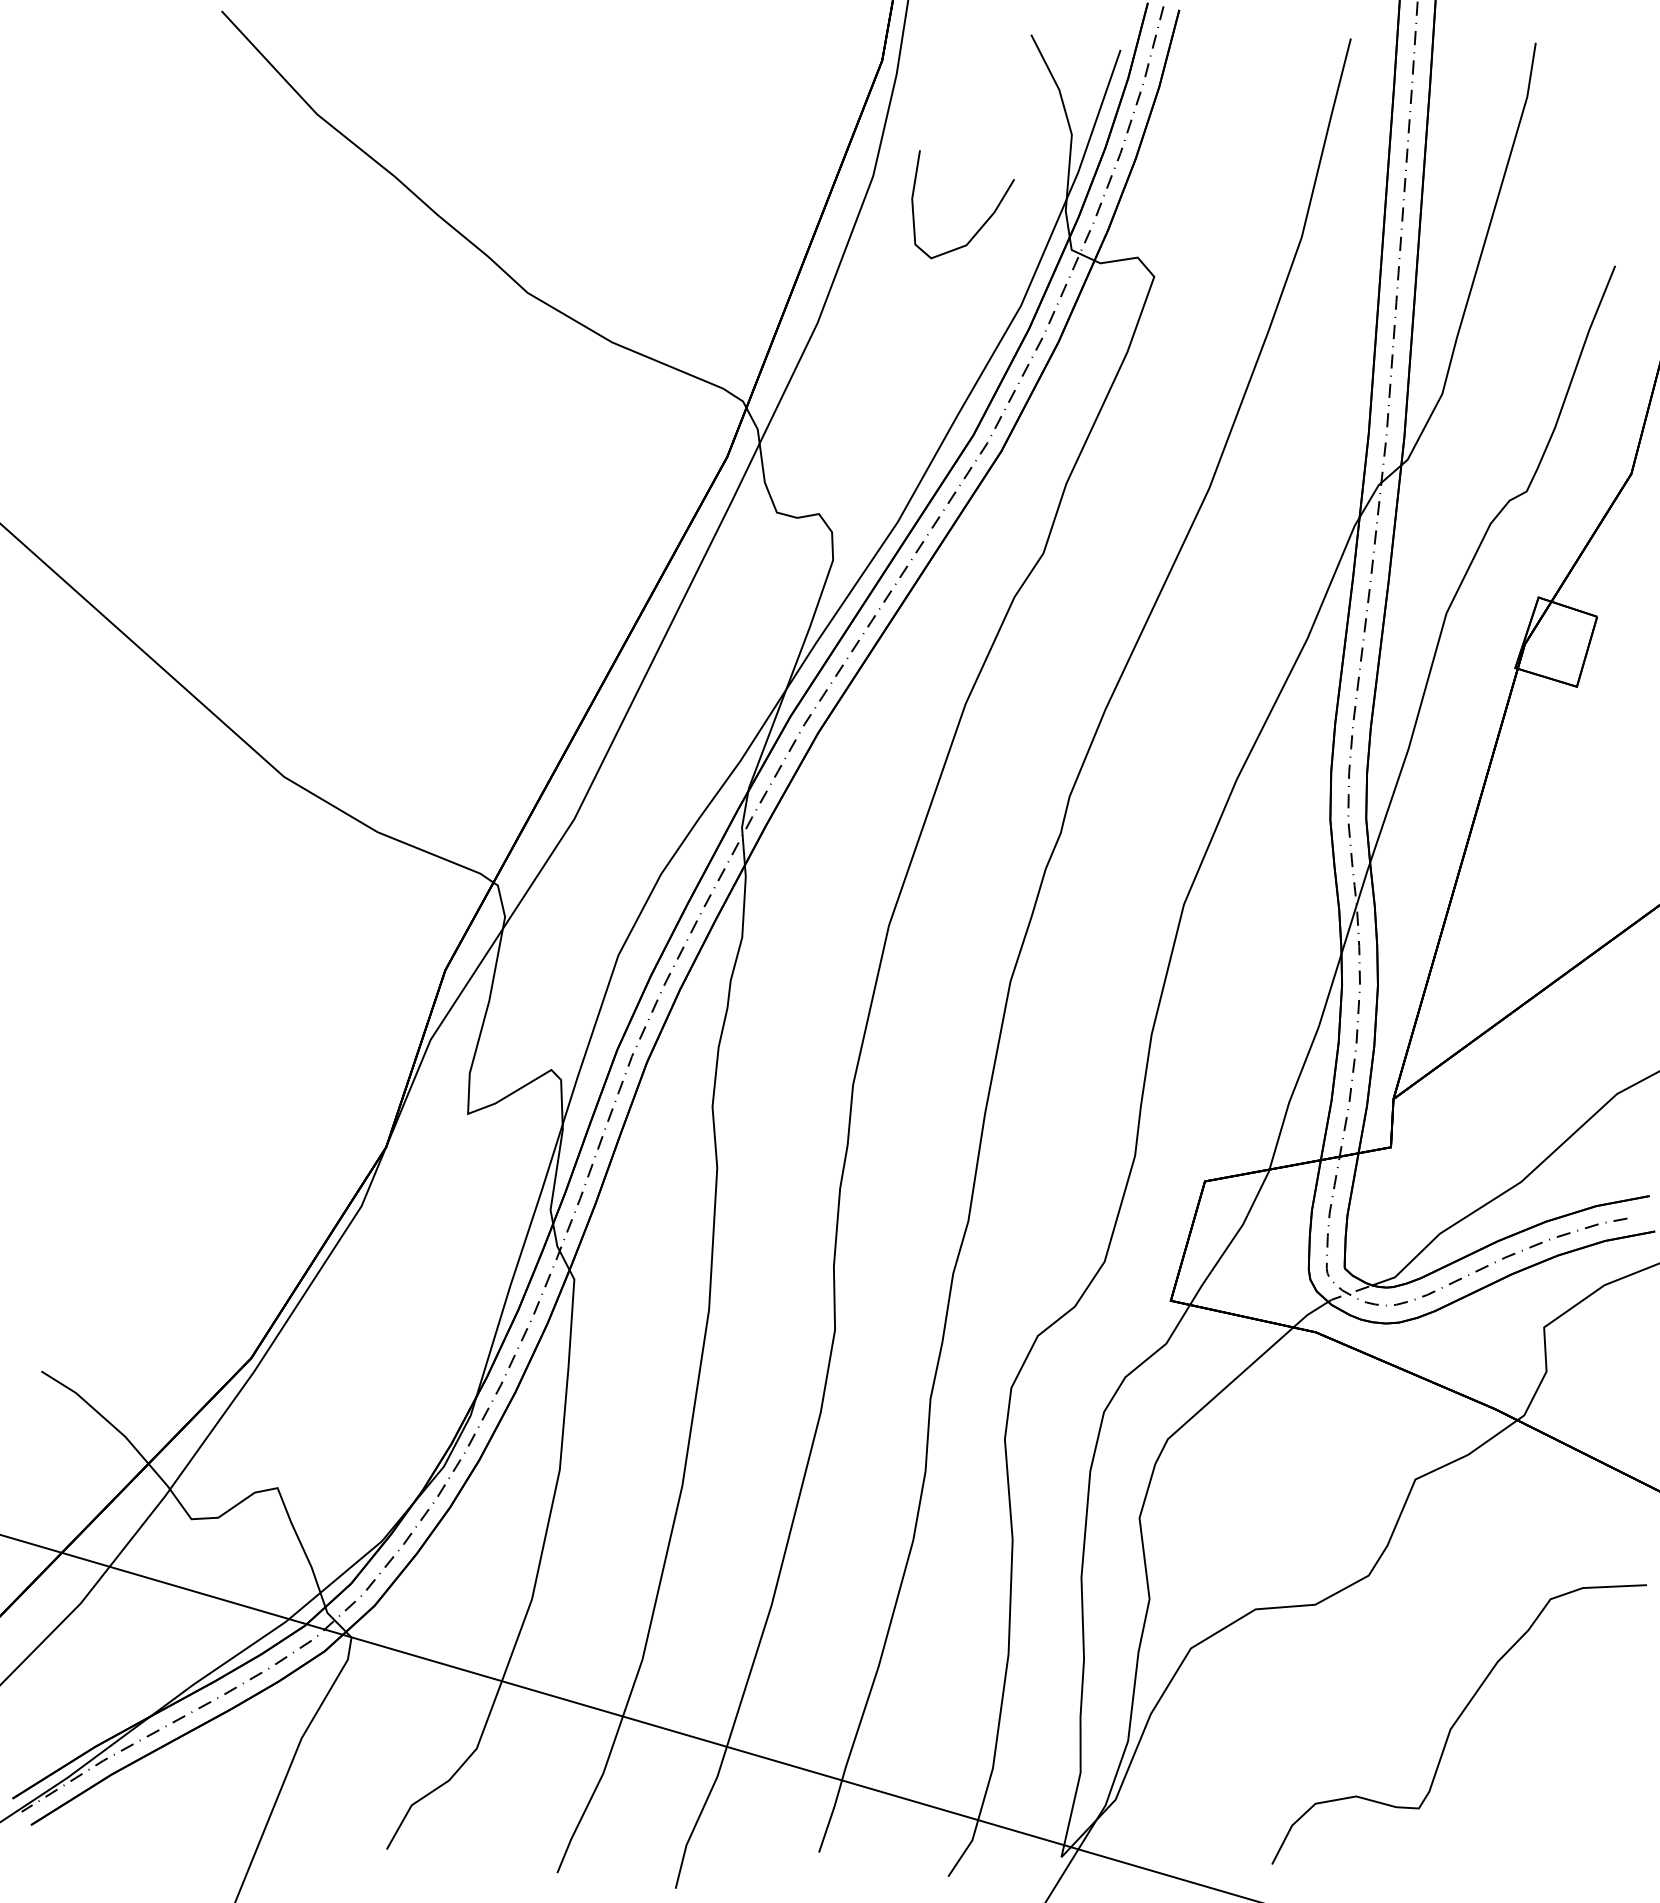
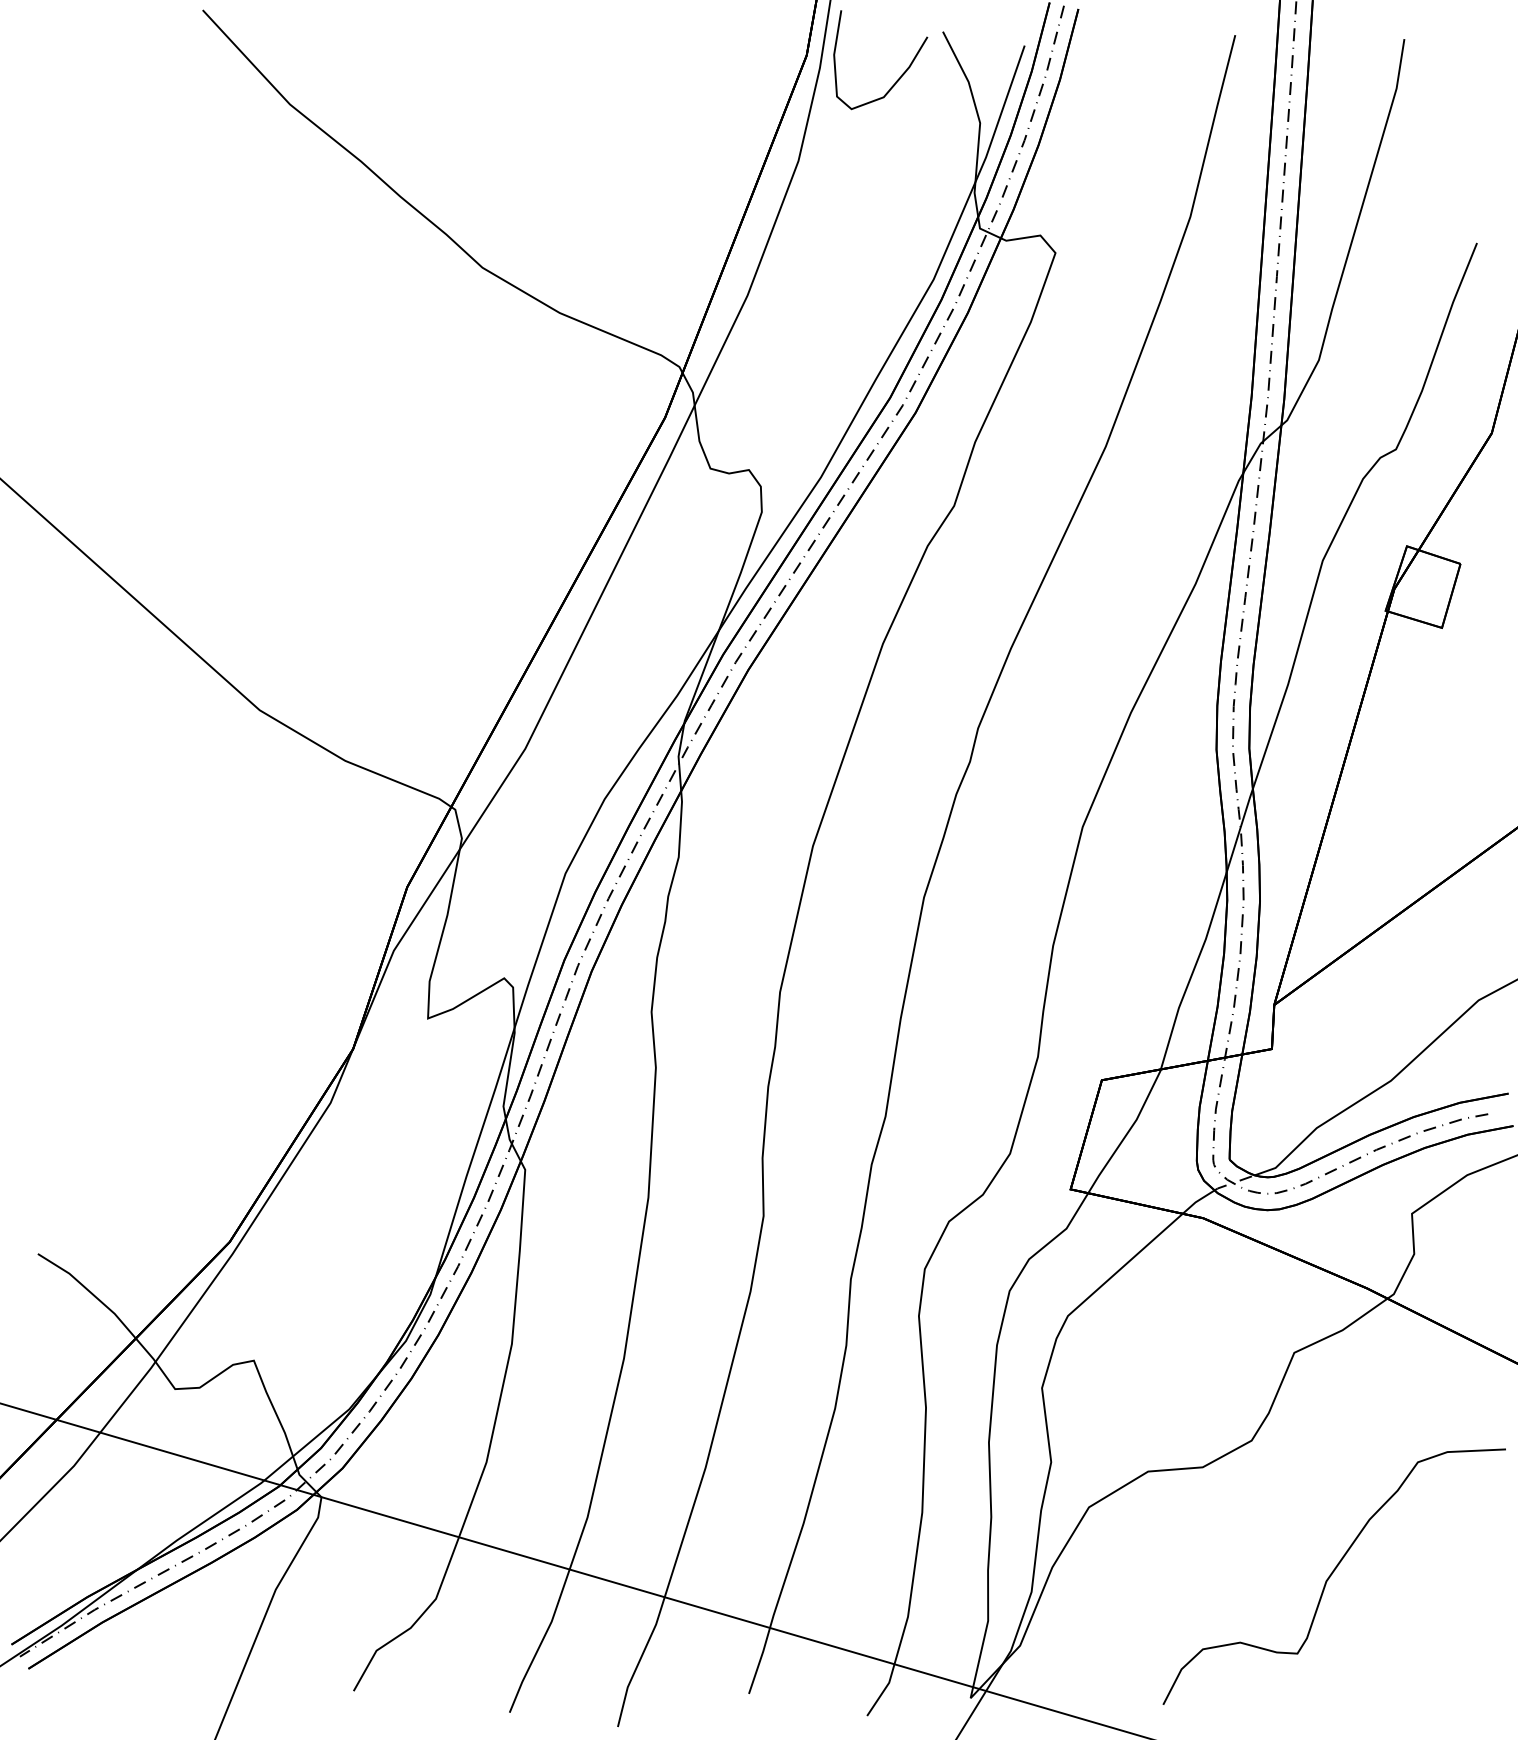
curve: (985, 220) -> (901, 74), moved

